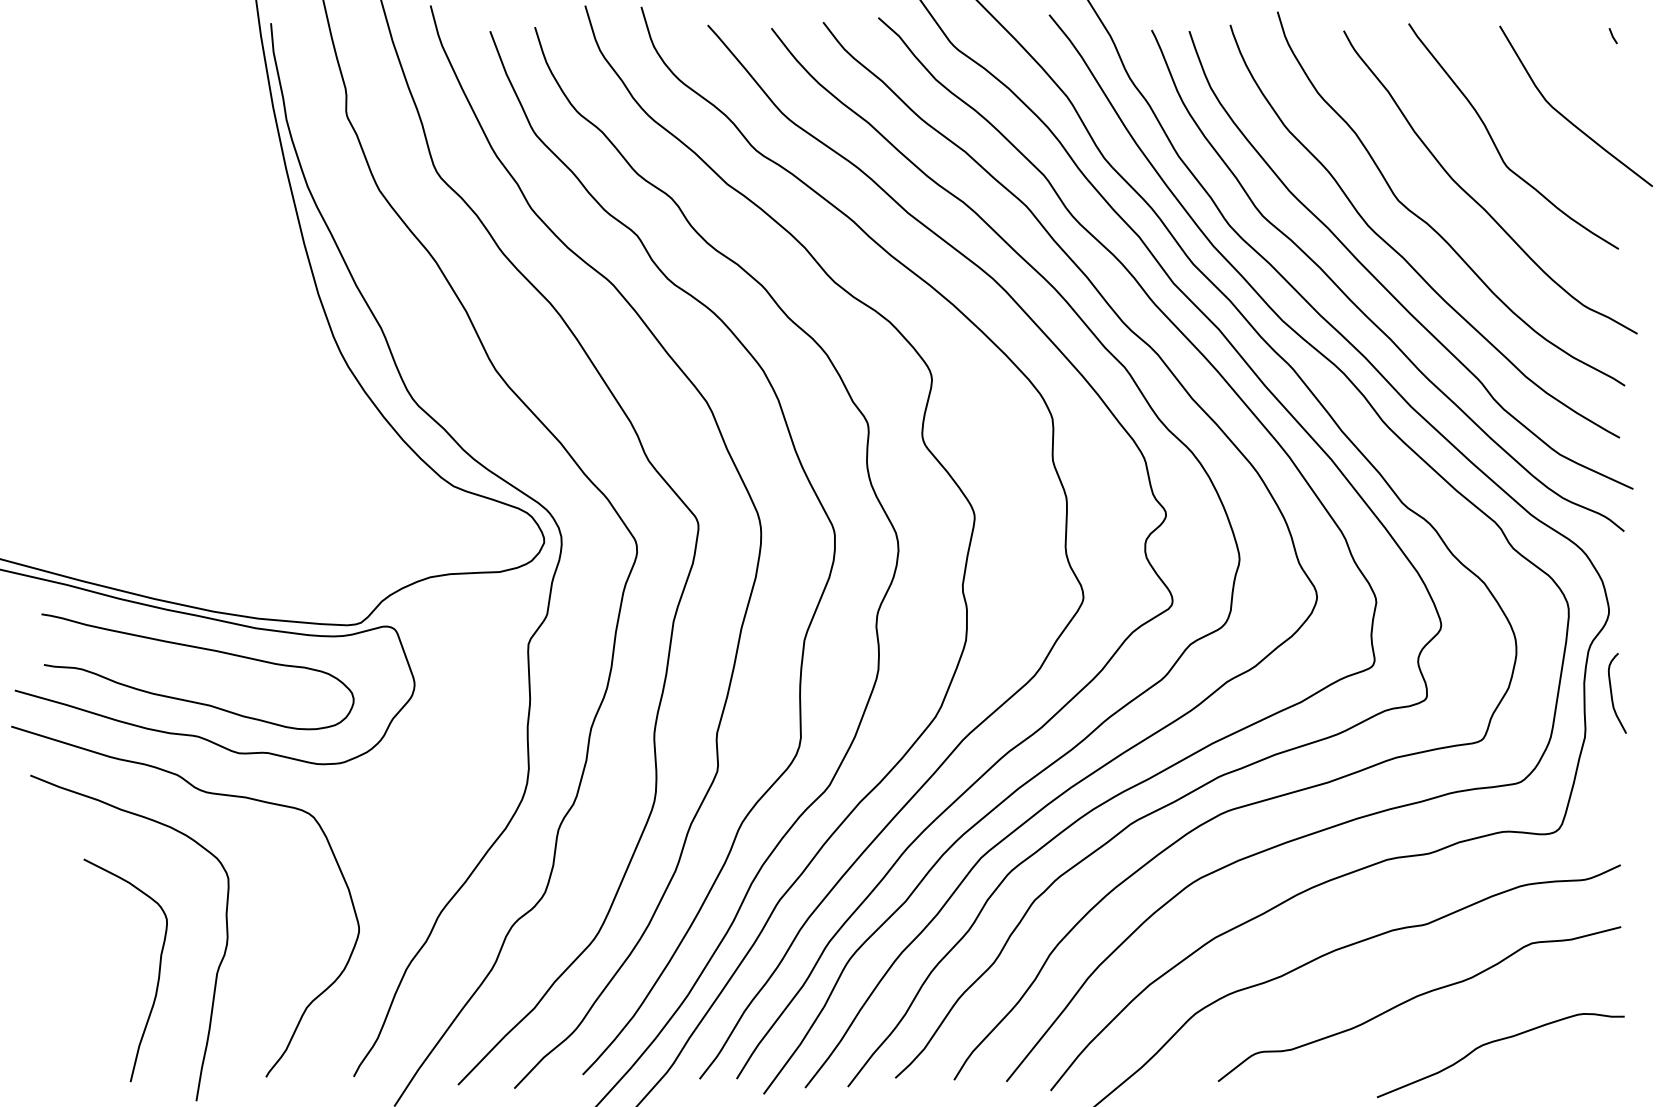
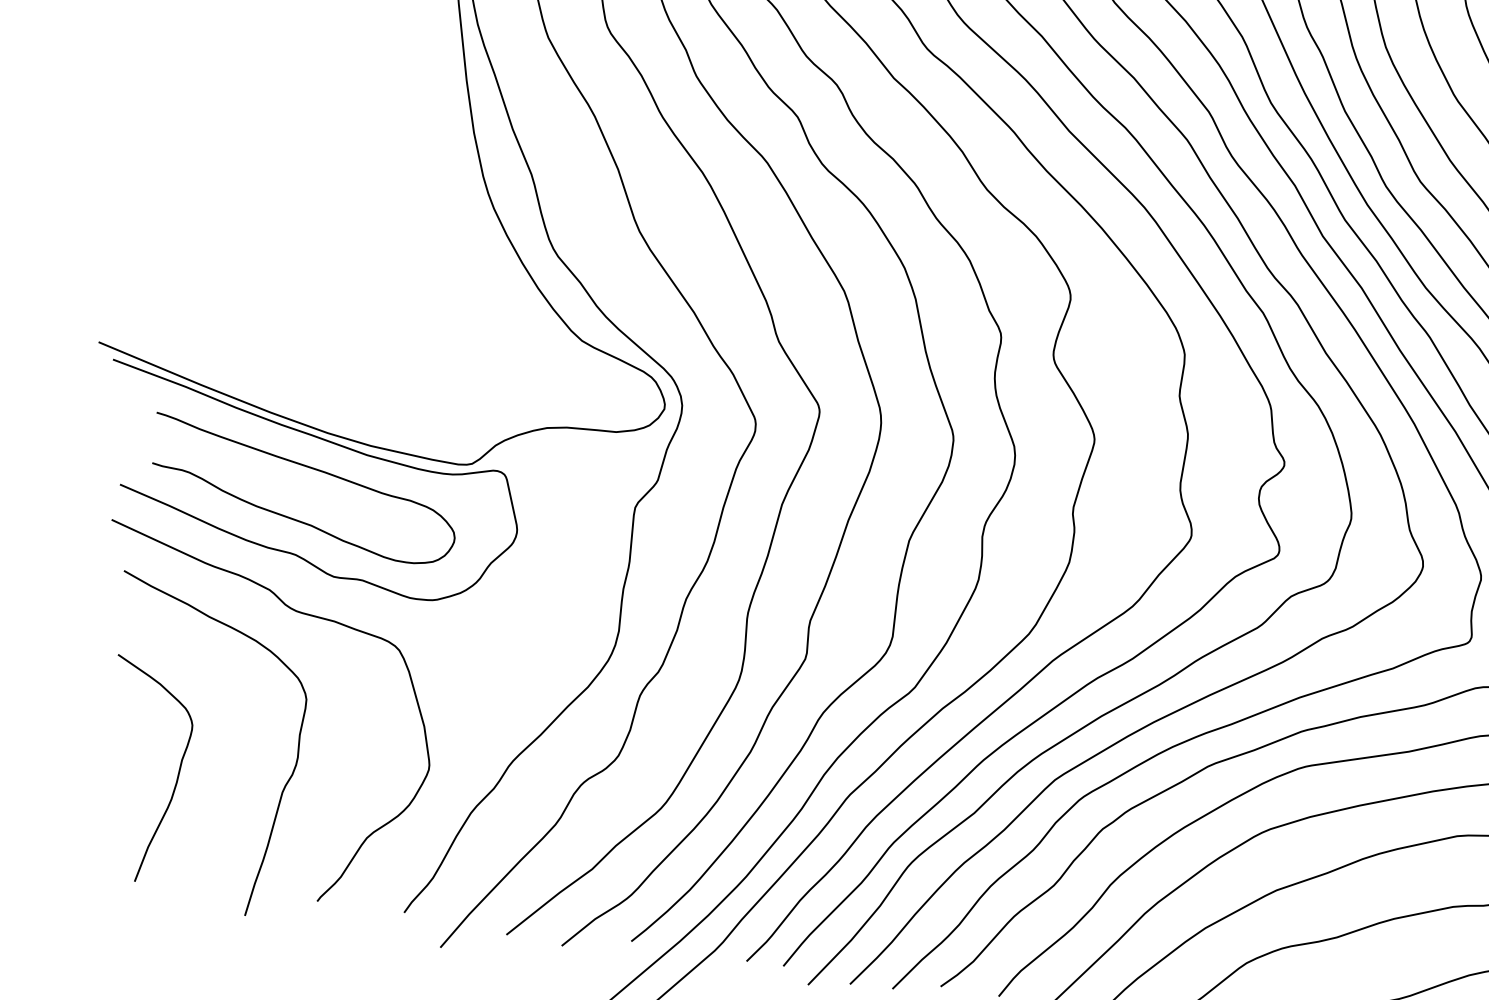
curve: (158, 970) -> (177, 774), moved

